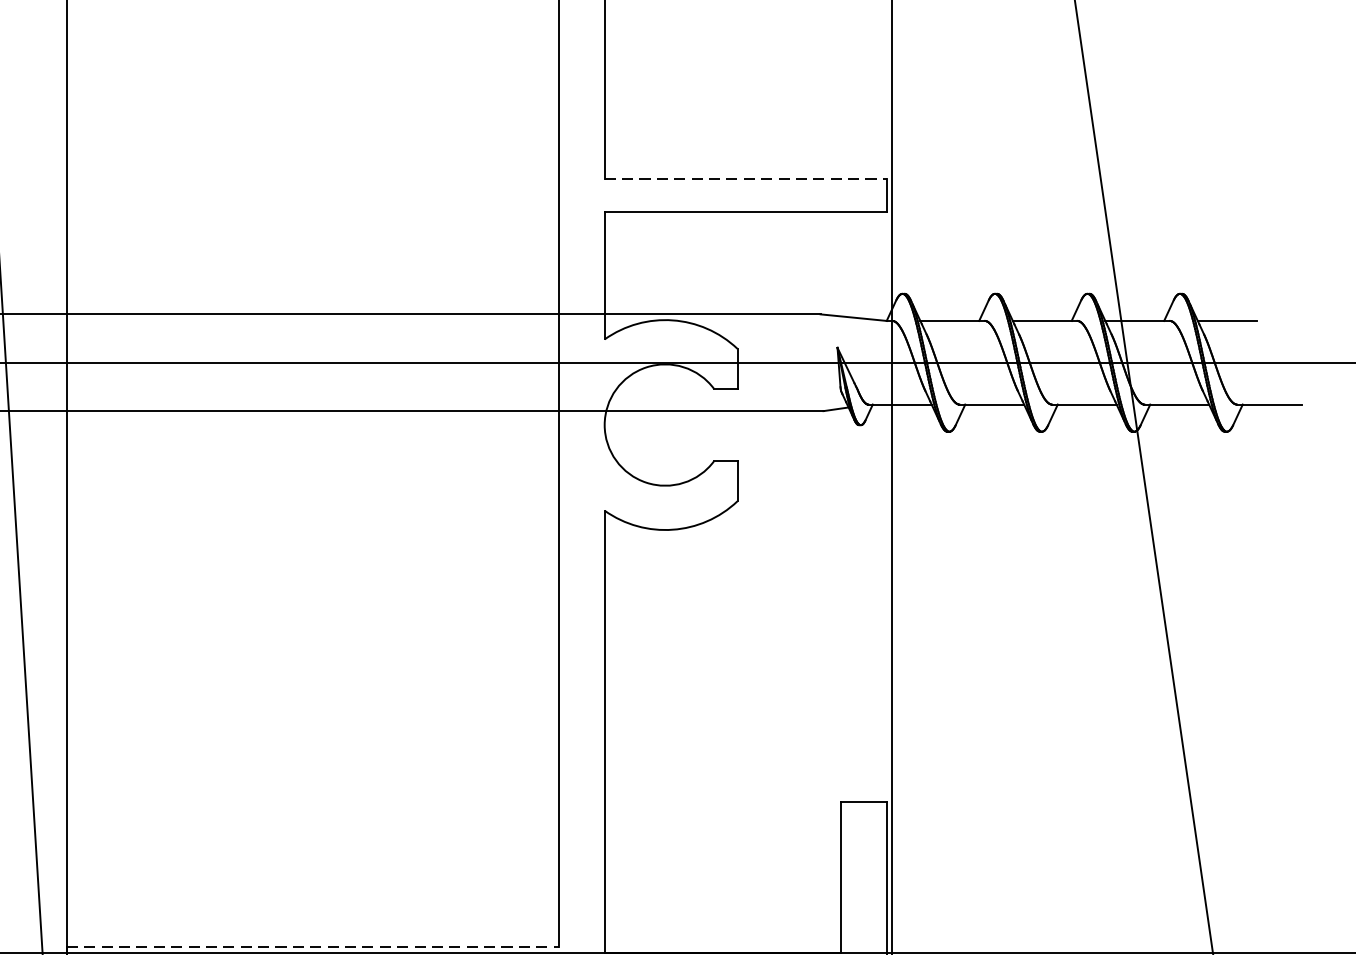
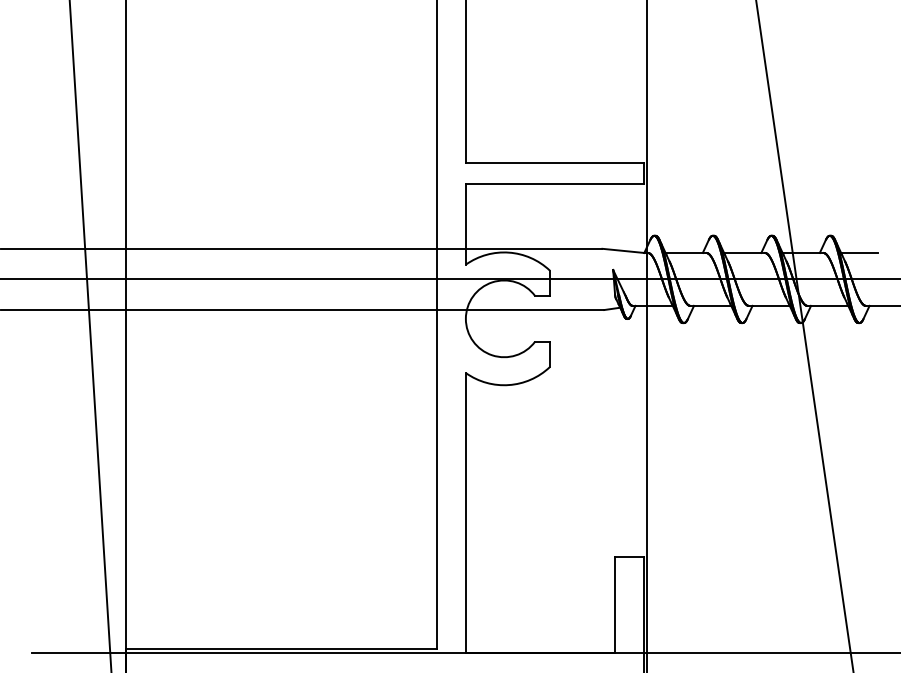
line: (746, 179) -> (555, 163), dashed -> solid
line: (313, 946) -> (281, 648), dashed -> solid

